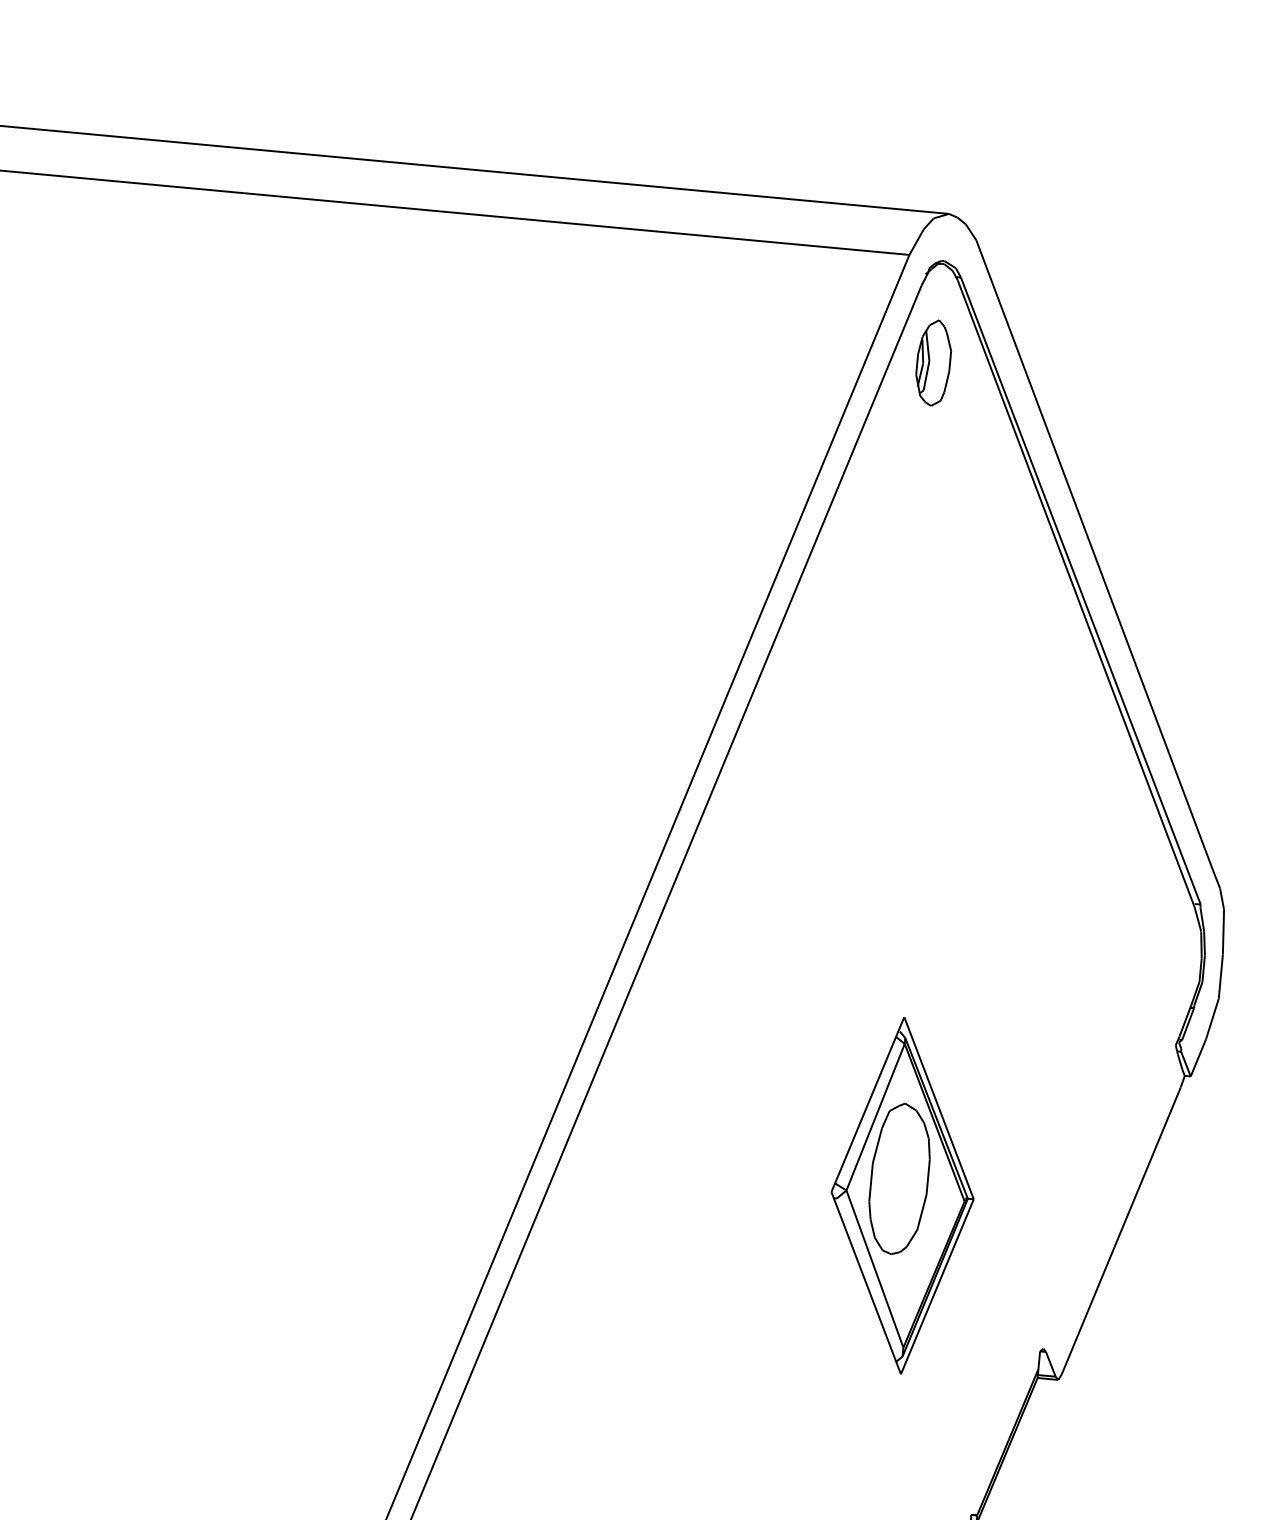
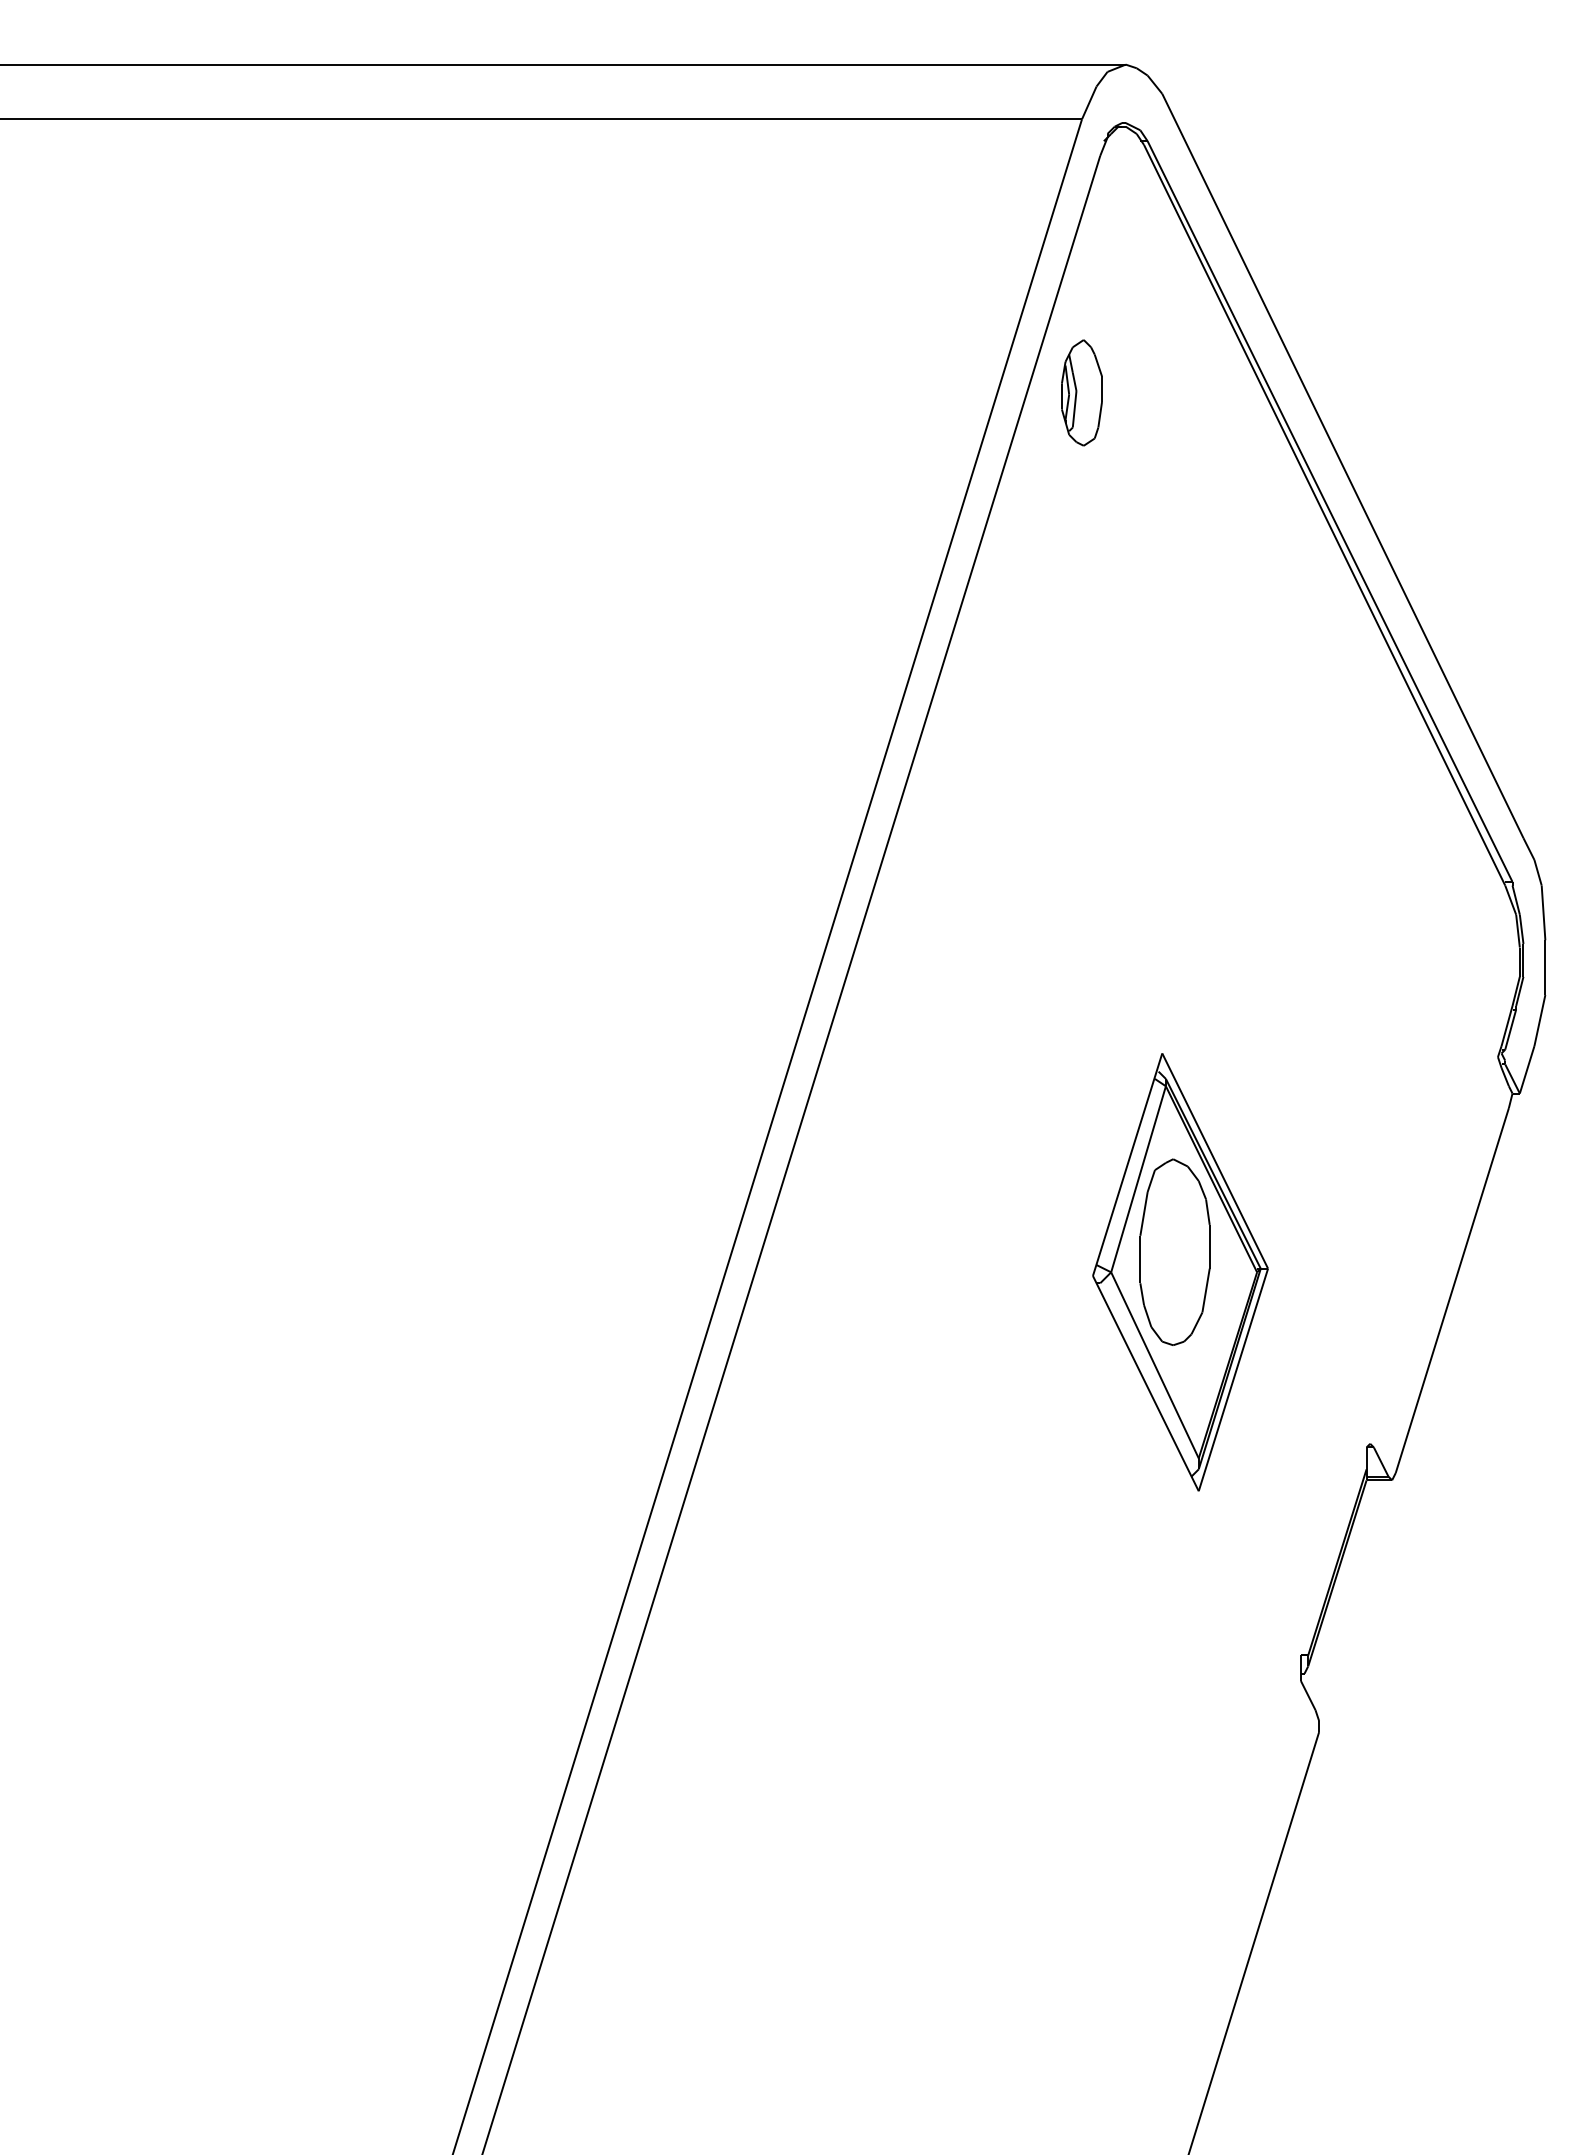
part: (933, 362) -> (1081, 392), moved

